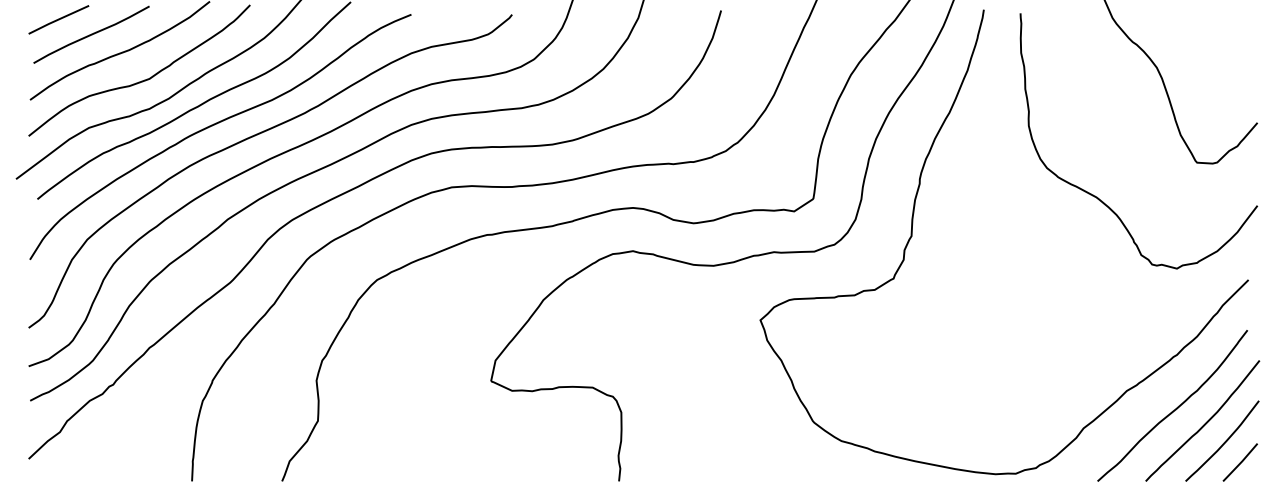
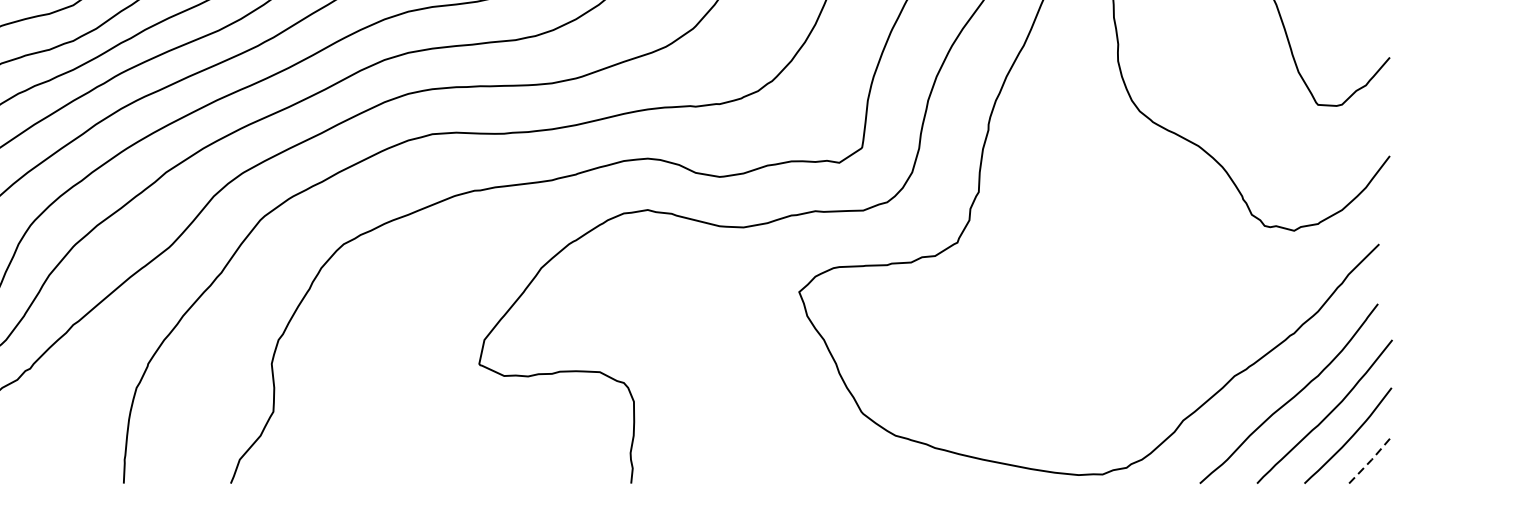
line: (1240, 462) -> (1369, 461), solid -> dashed

